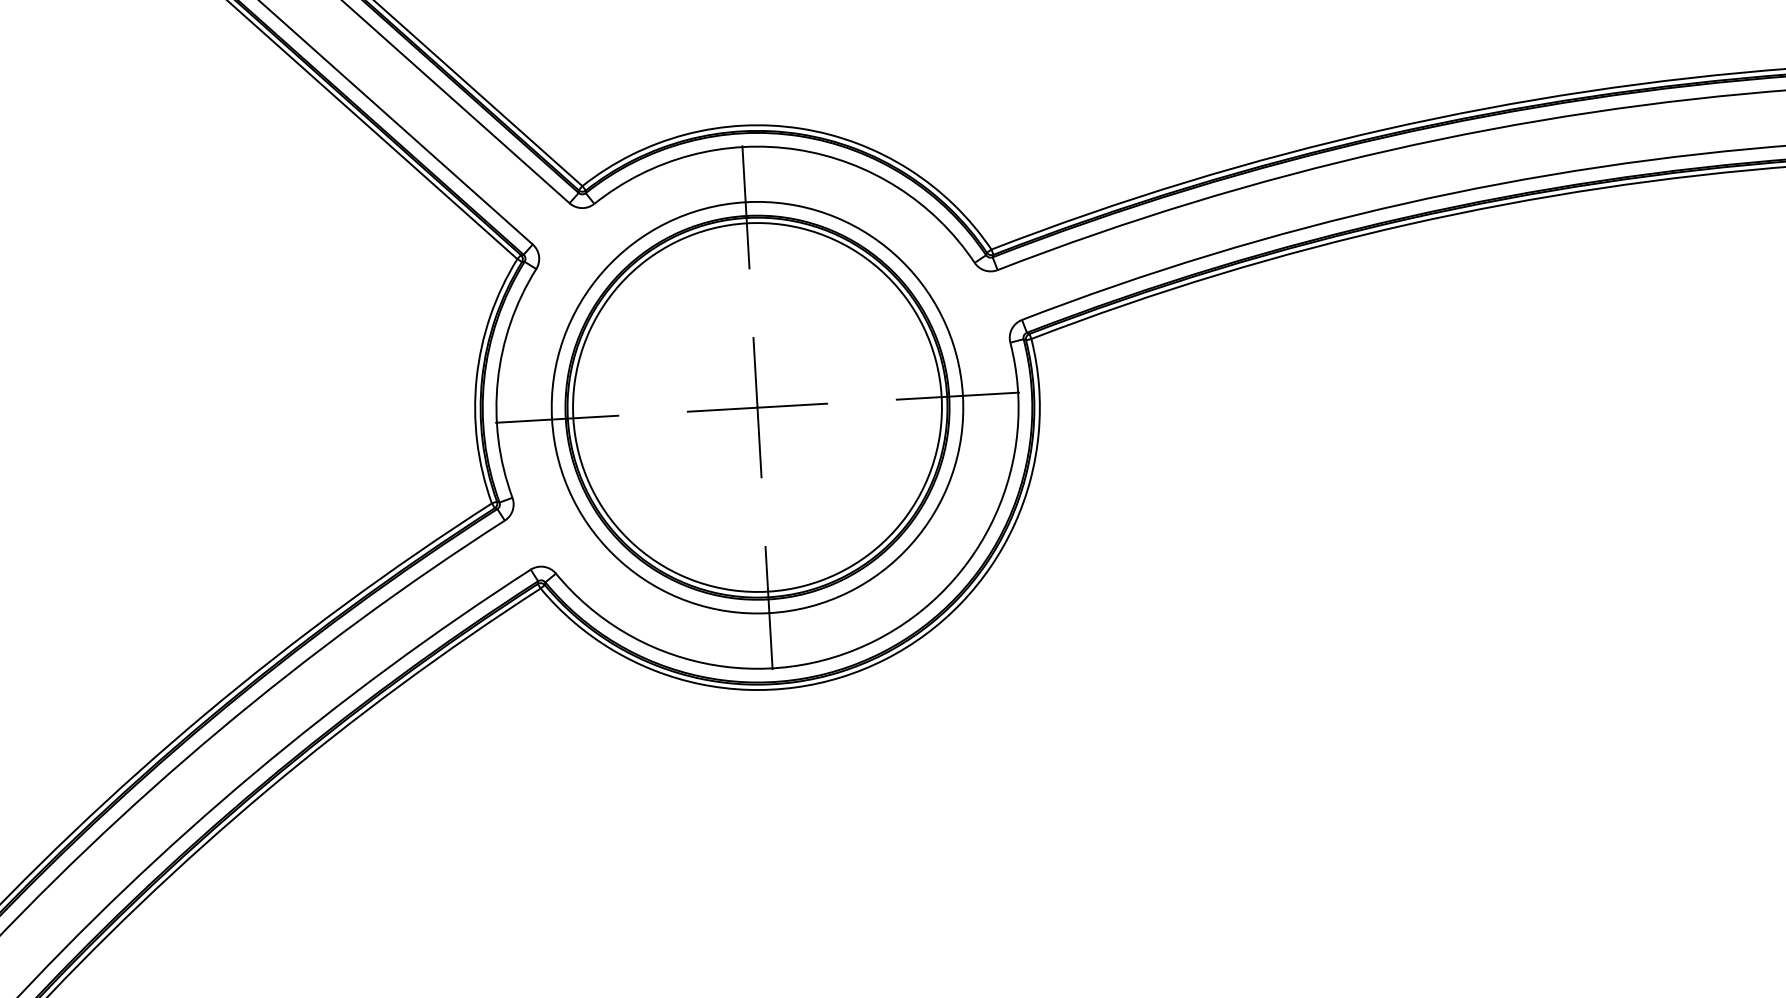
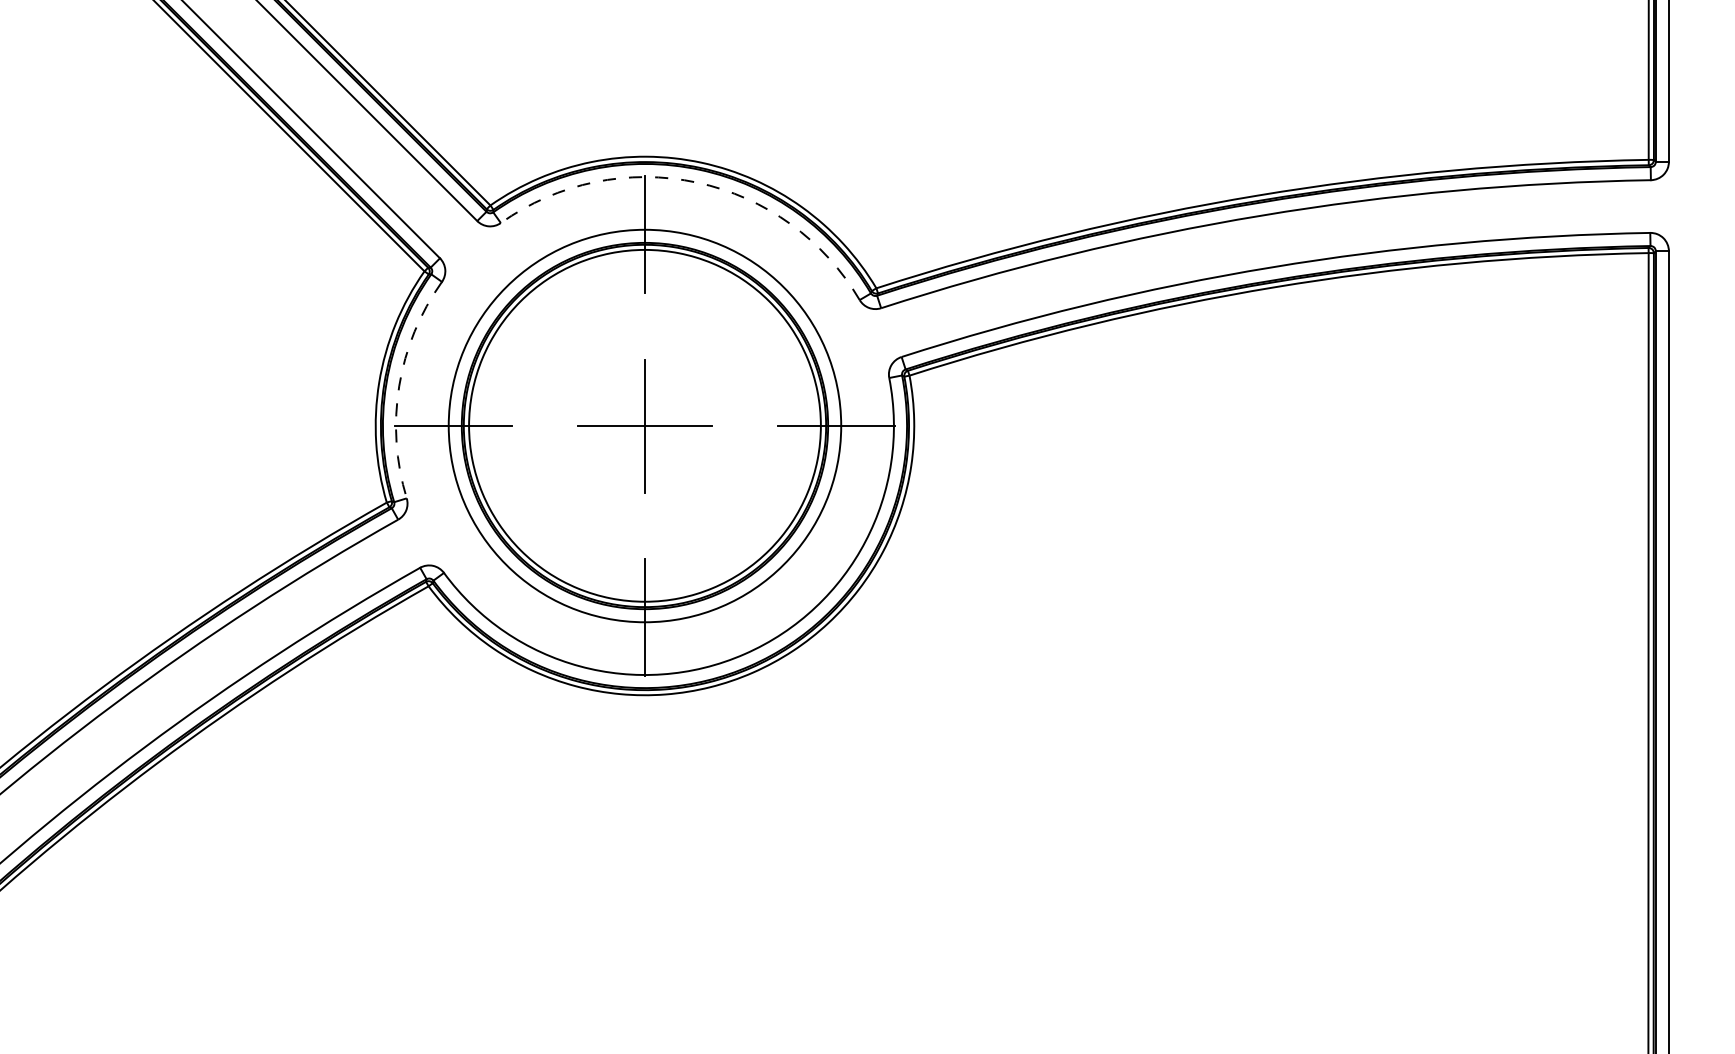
arc: (797, 149) -> (697, 182), solid -> dashed
arc: (498, 381) -> (399, 386), solid -> dashed

